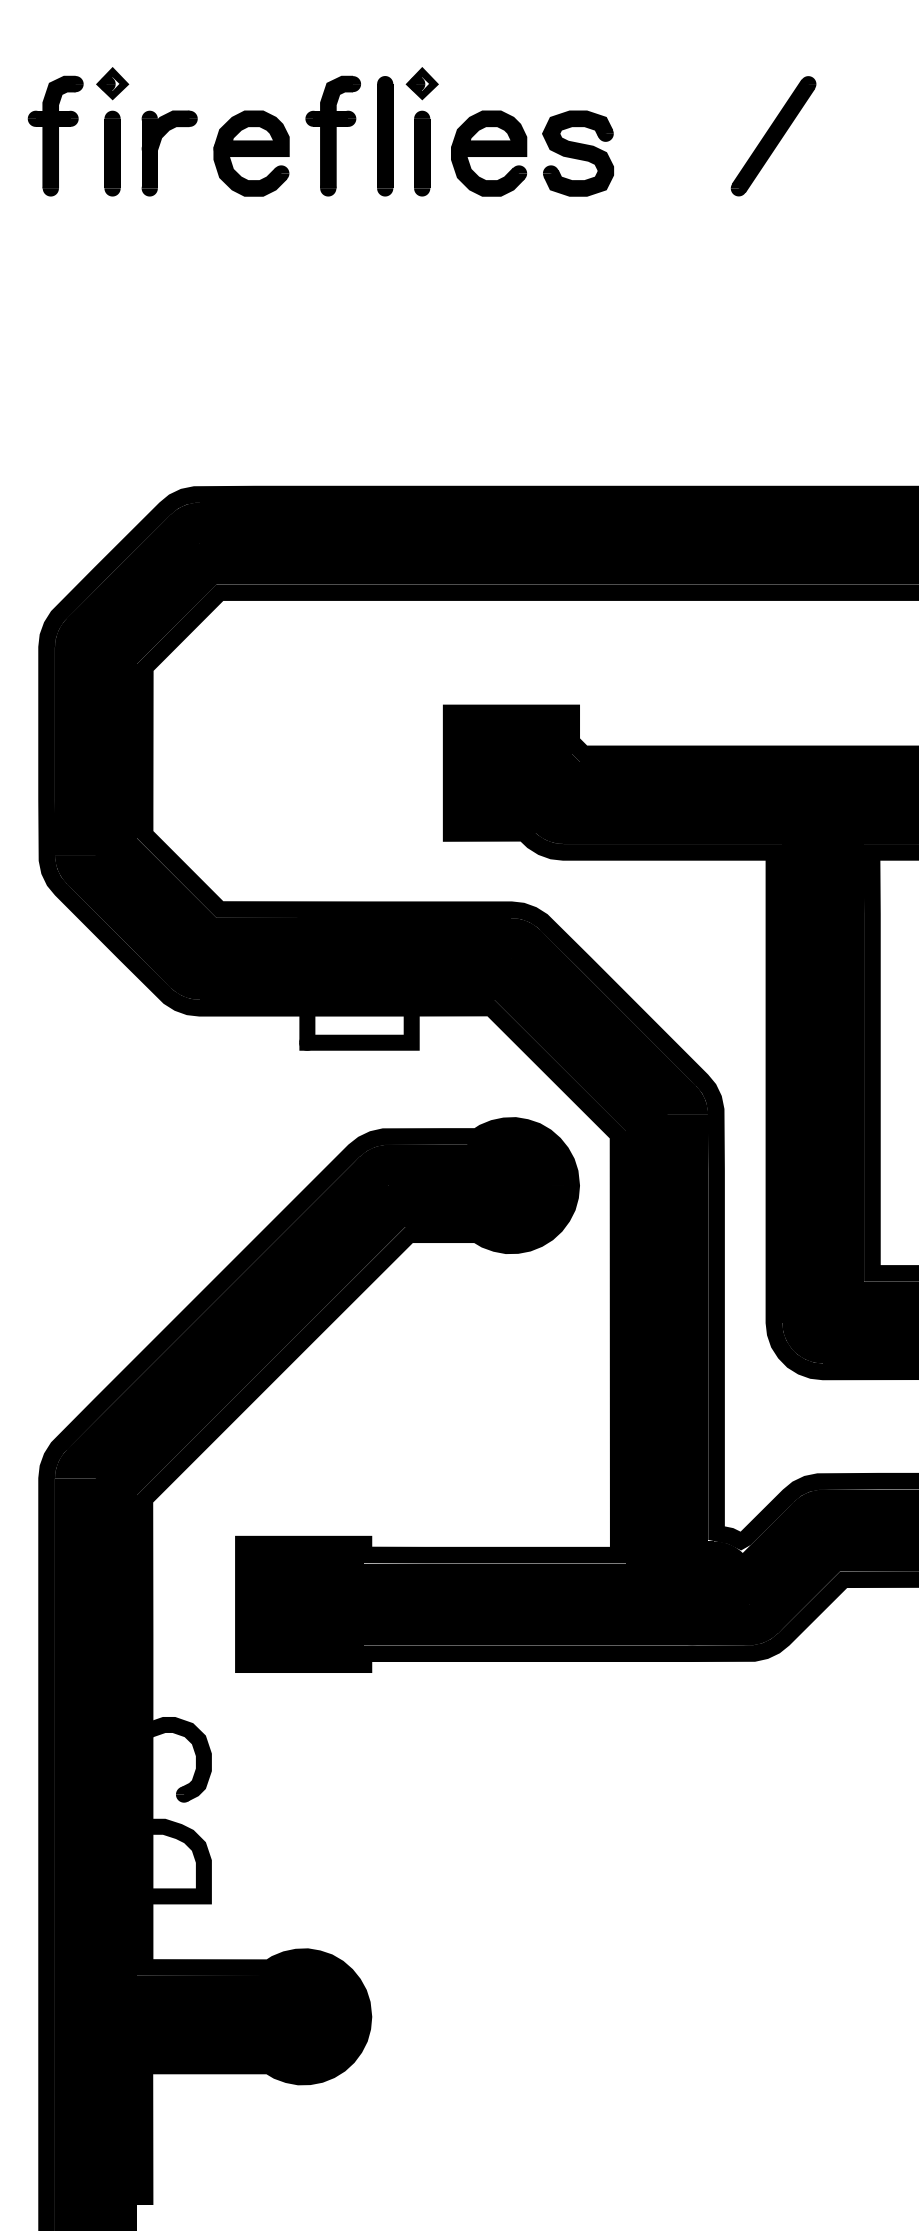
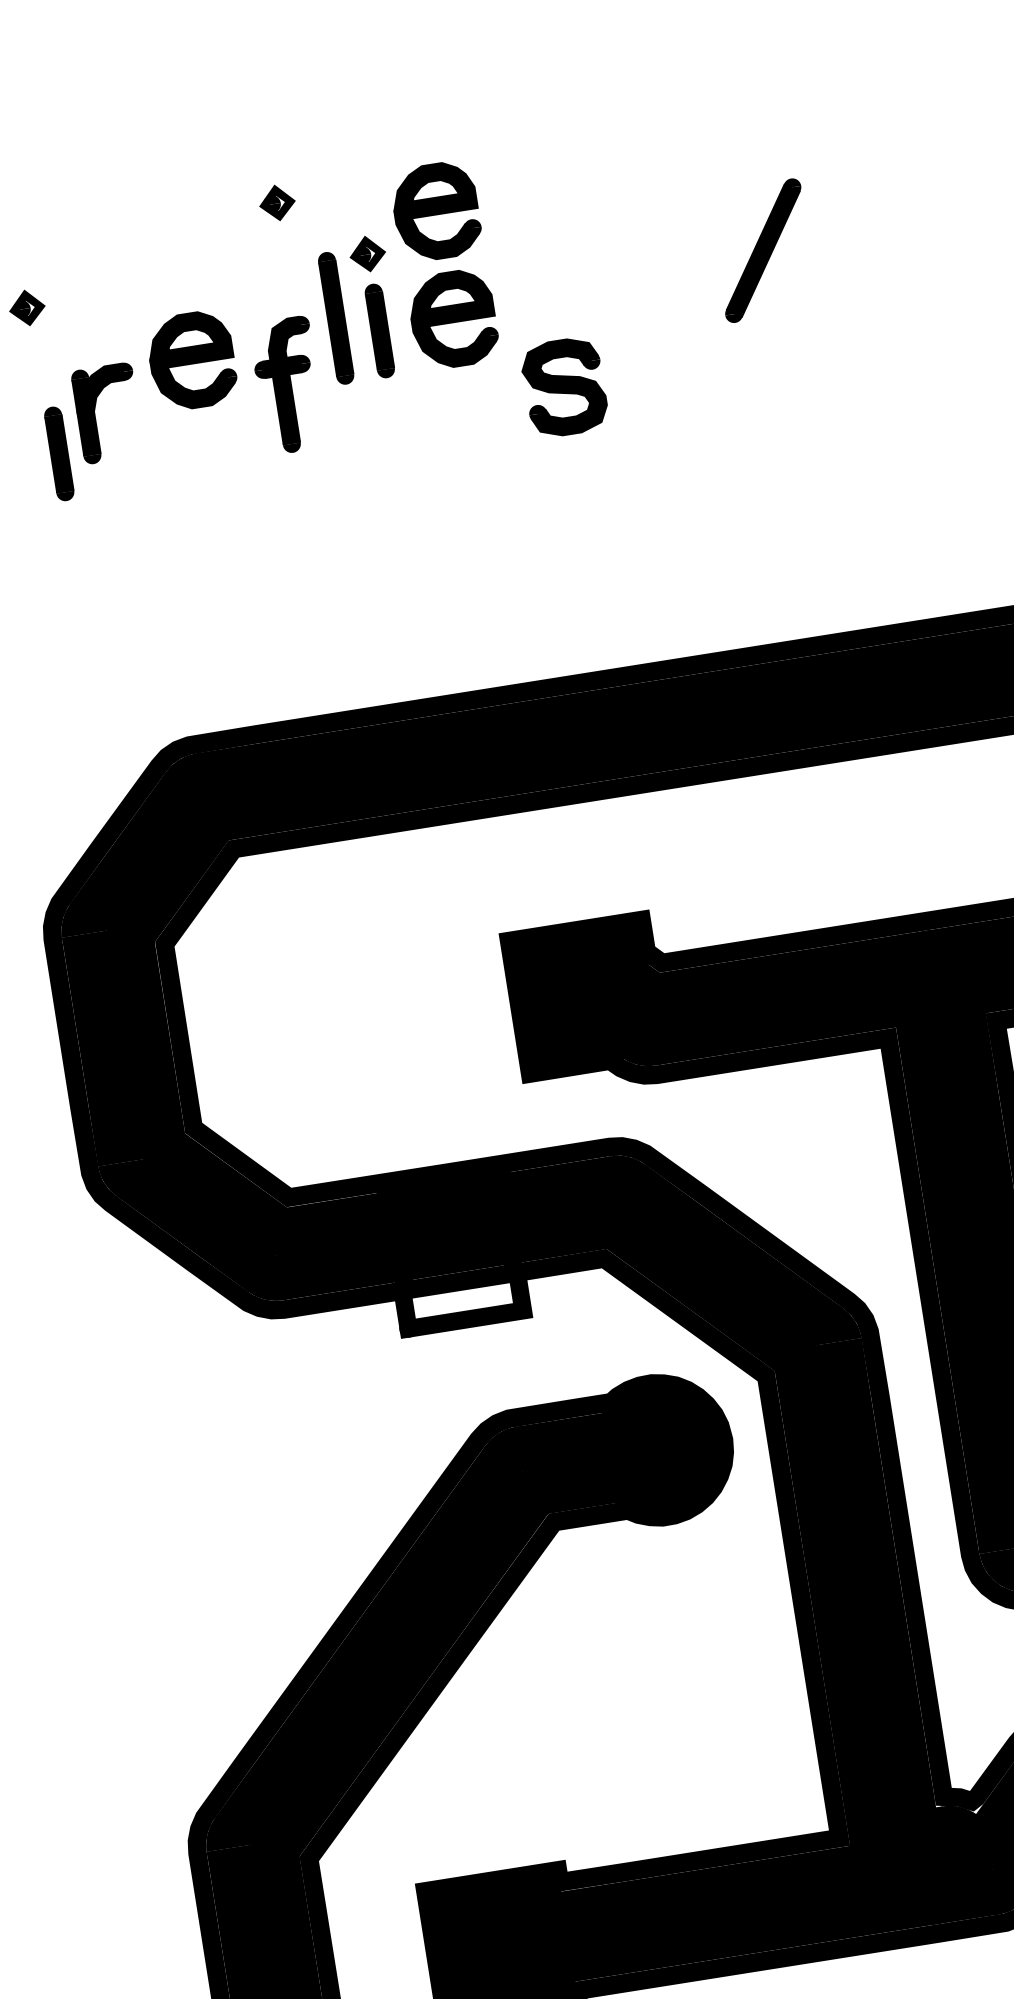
part: (348, 25) -> (276, 202), added
part: (489, 55) -> (436, 211), added
part: (332, 135) -> (287, 384), moved
part: (158, 149) -> (95, 410), moved
part: (112, 153) -> (59, 453), moved
part: (578, 153) -> (564, 387), moved

